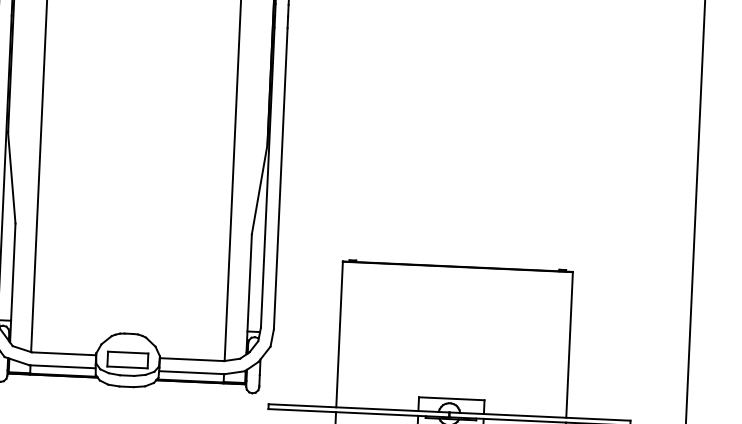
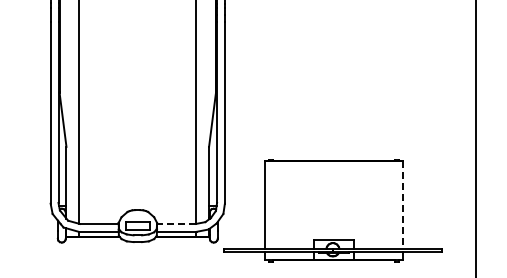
line: (569, 344) -> (403, 204), solid -> dashed
line: (190, 358) -> (175, 223), solid -> dashed

